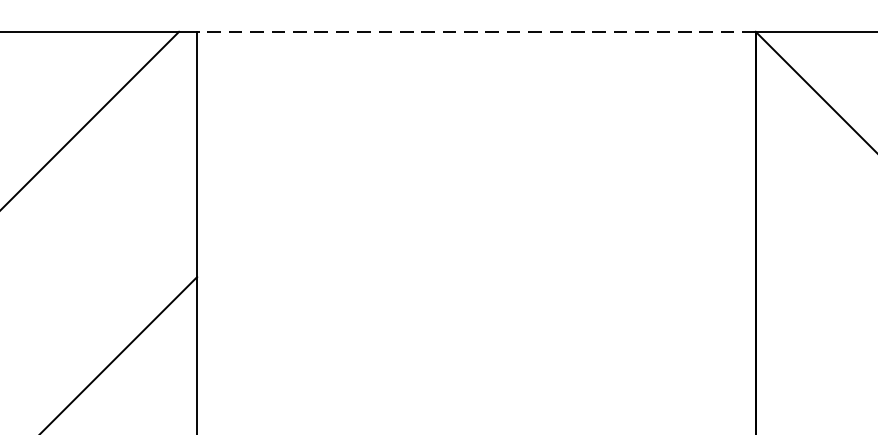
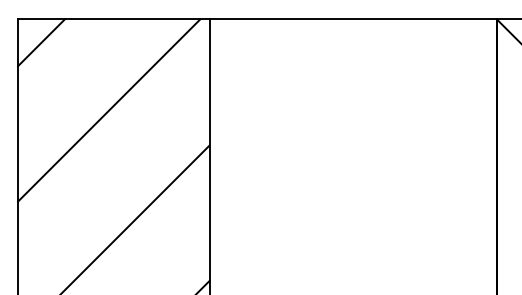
line: (476, 32) -> (353, 19), dashed -> solid

